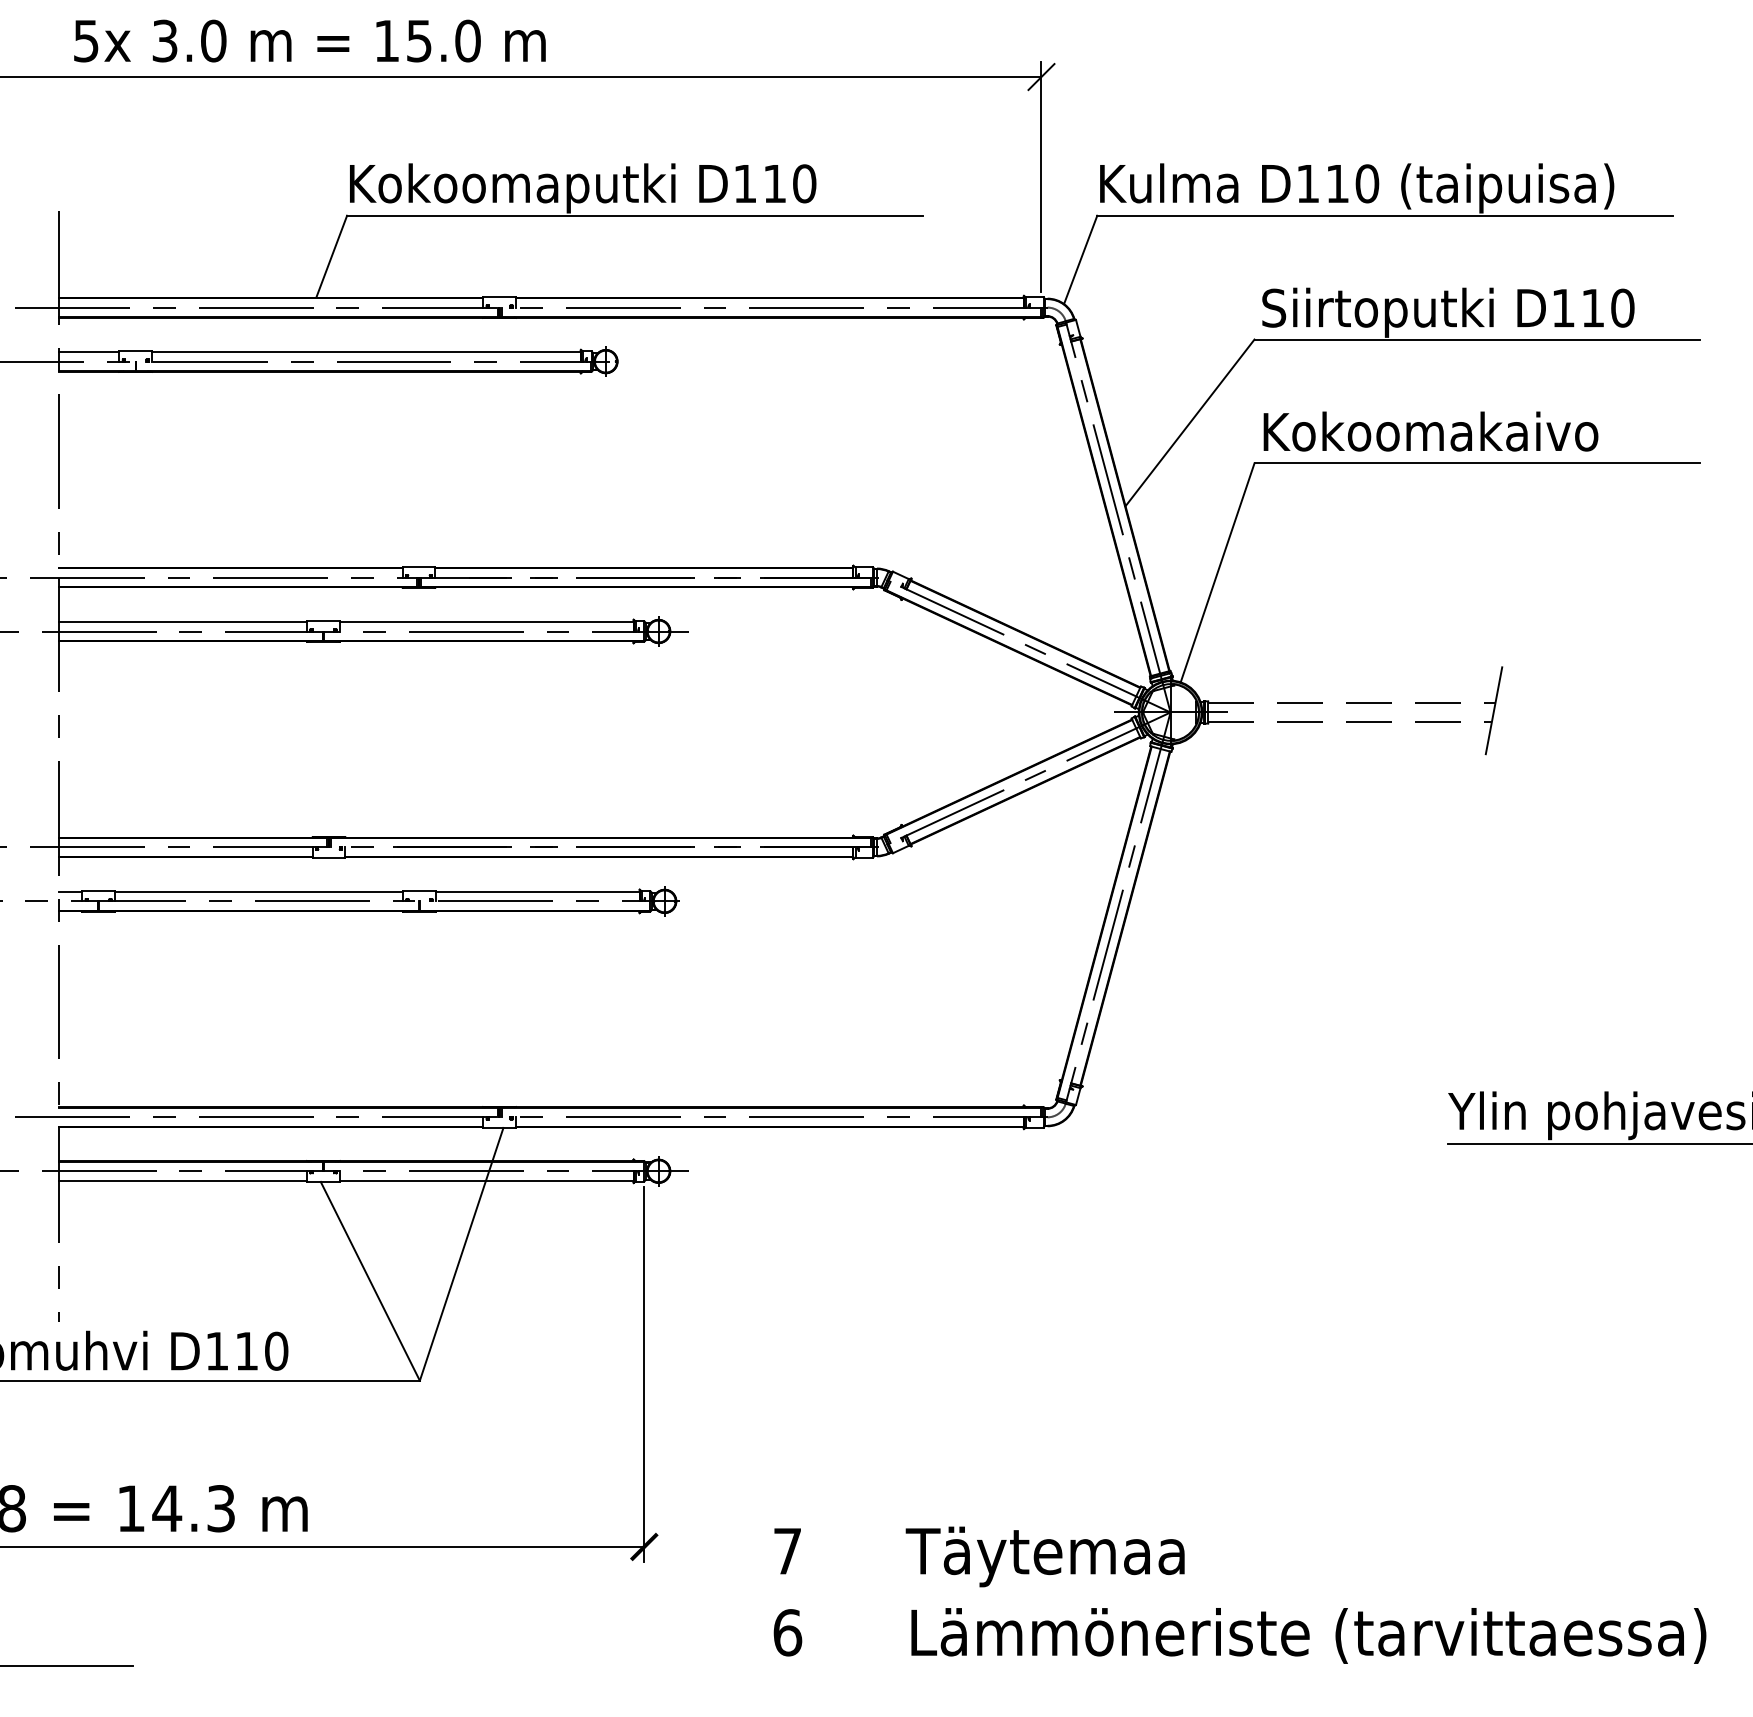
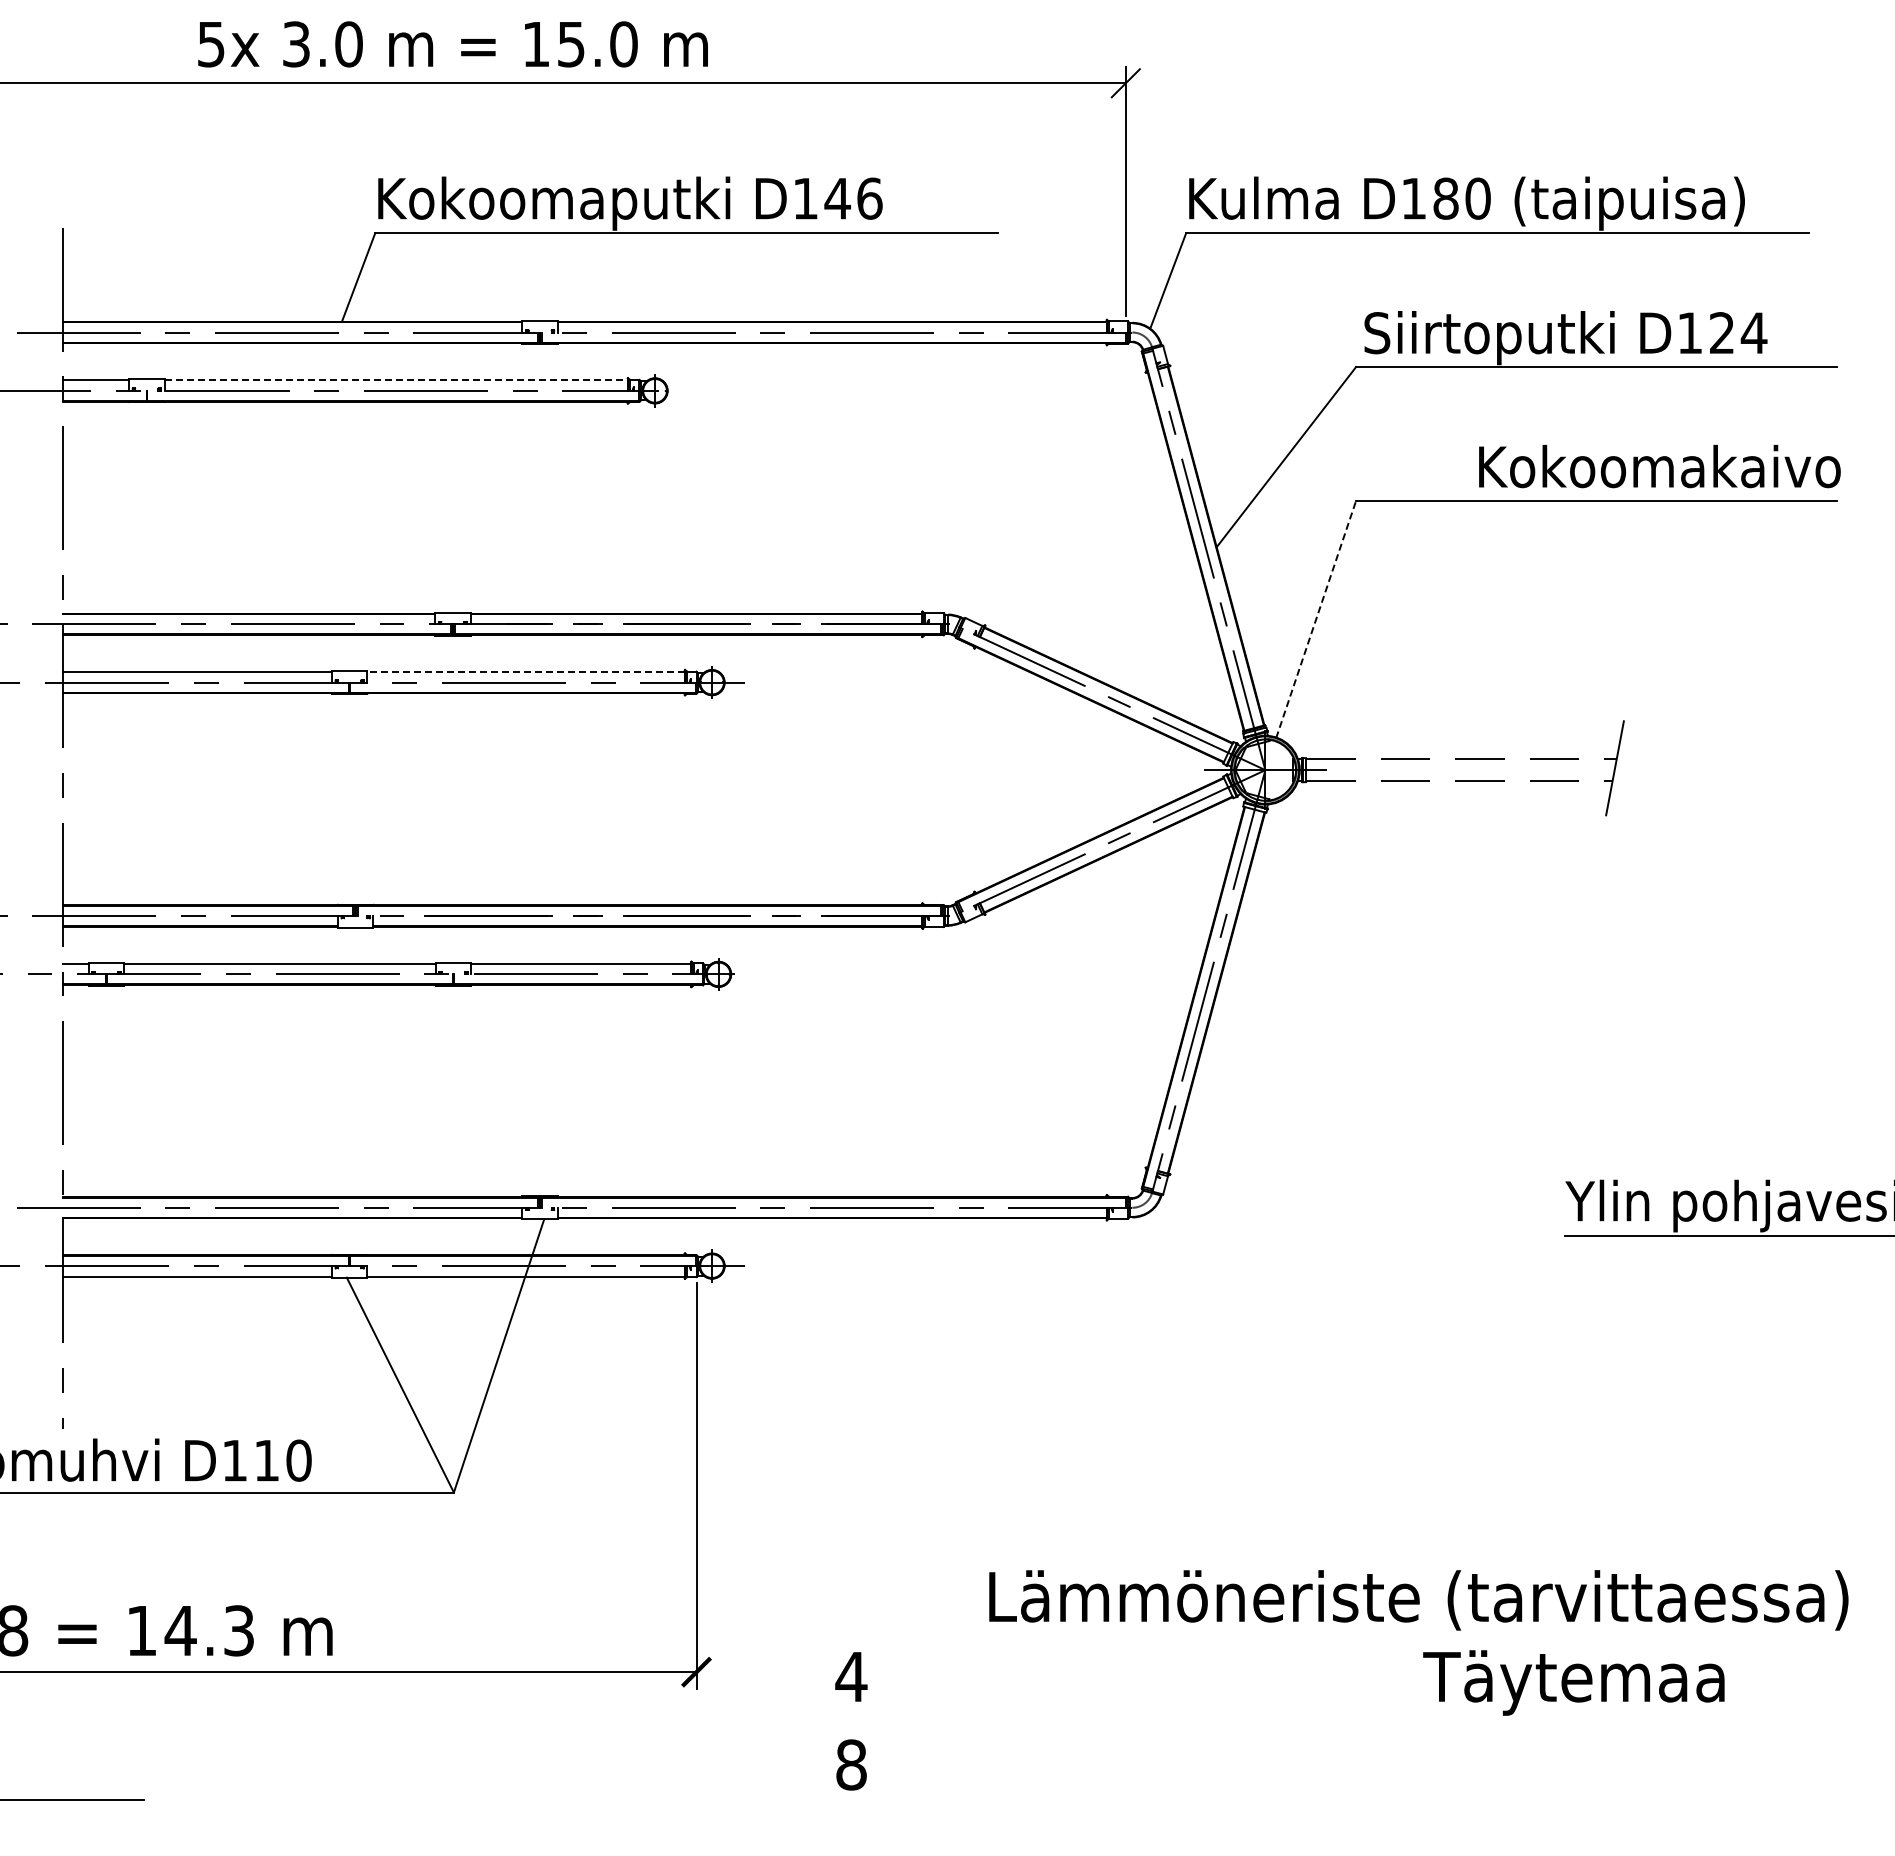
text: (309, 41) -> (452, 44), moved
text: (789, 183) -> (853, 198), D110 -> D146
text: (1337, 183) -> (1445, 198), D110 -> D180
text: (1608, 308) -> (1738, 333), D110 -> D124
line: (366, 352) -> (396, 380), solid -> dashed
text: (1430, 431) -> (1659, 466), moved
line: (1217, 573) -> (1316, 619), solid -> dashed
line: (487, 621) -> (526, 671), solid -> dashed
text: (787, 1550) -> (851, 1676), 7 -> 4
text: (1044, 1556) -> (1573, 1682), moved
text: (787, 1632) -> (851, 1764), 6 -> 8
text: (1308, 1636) -> (1418, 1600), moved

